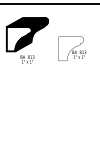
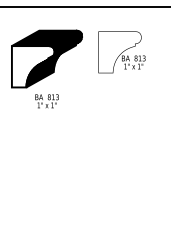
text: (72, 48) -> (122, 51), moved

